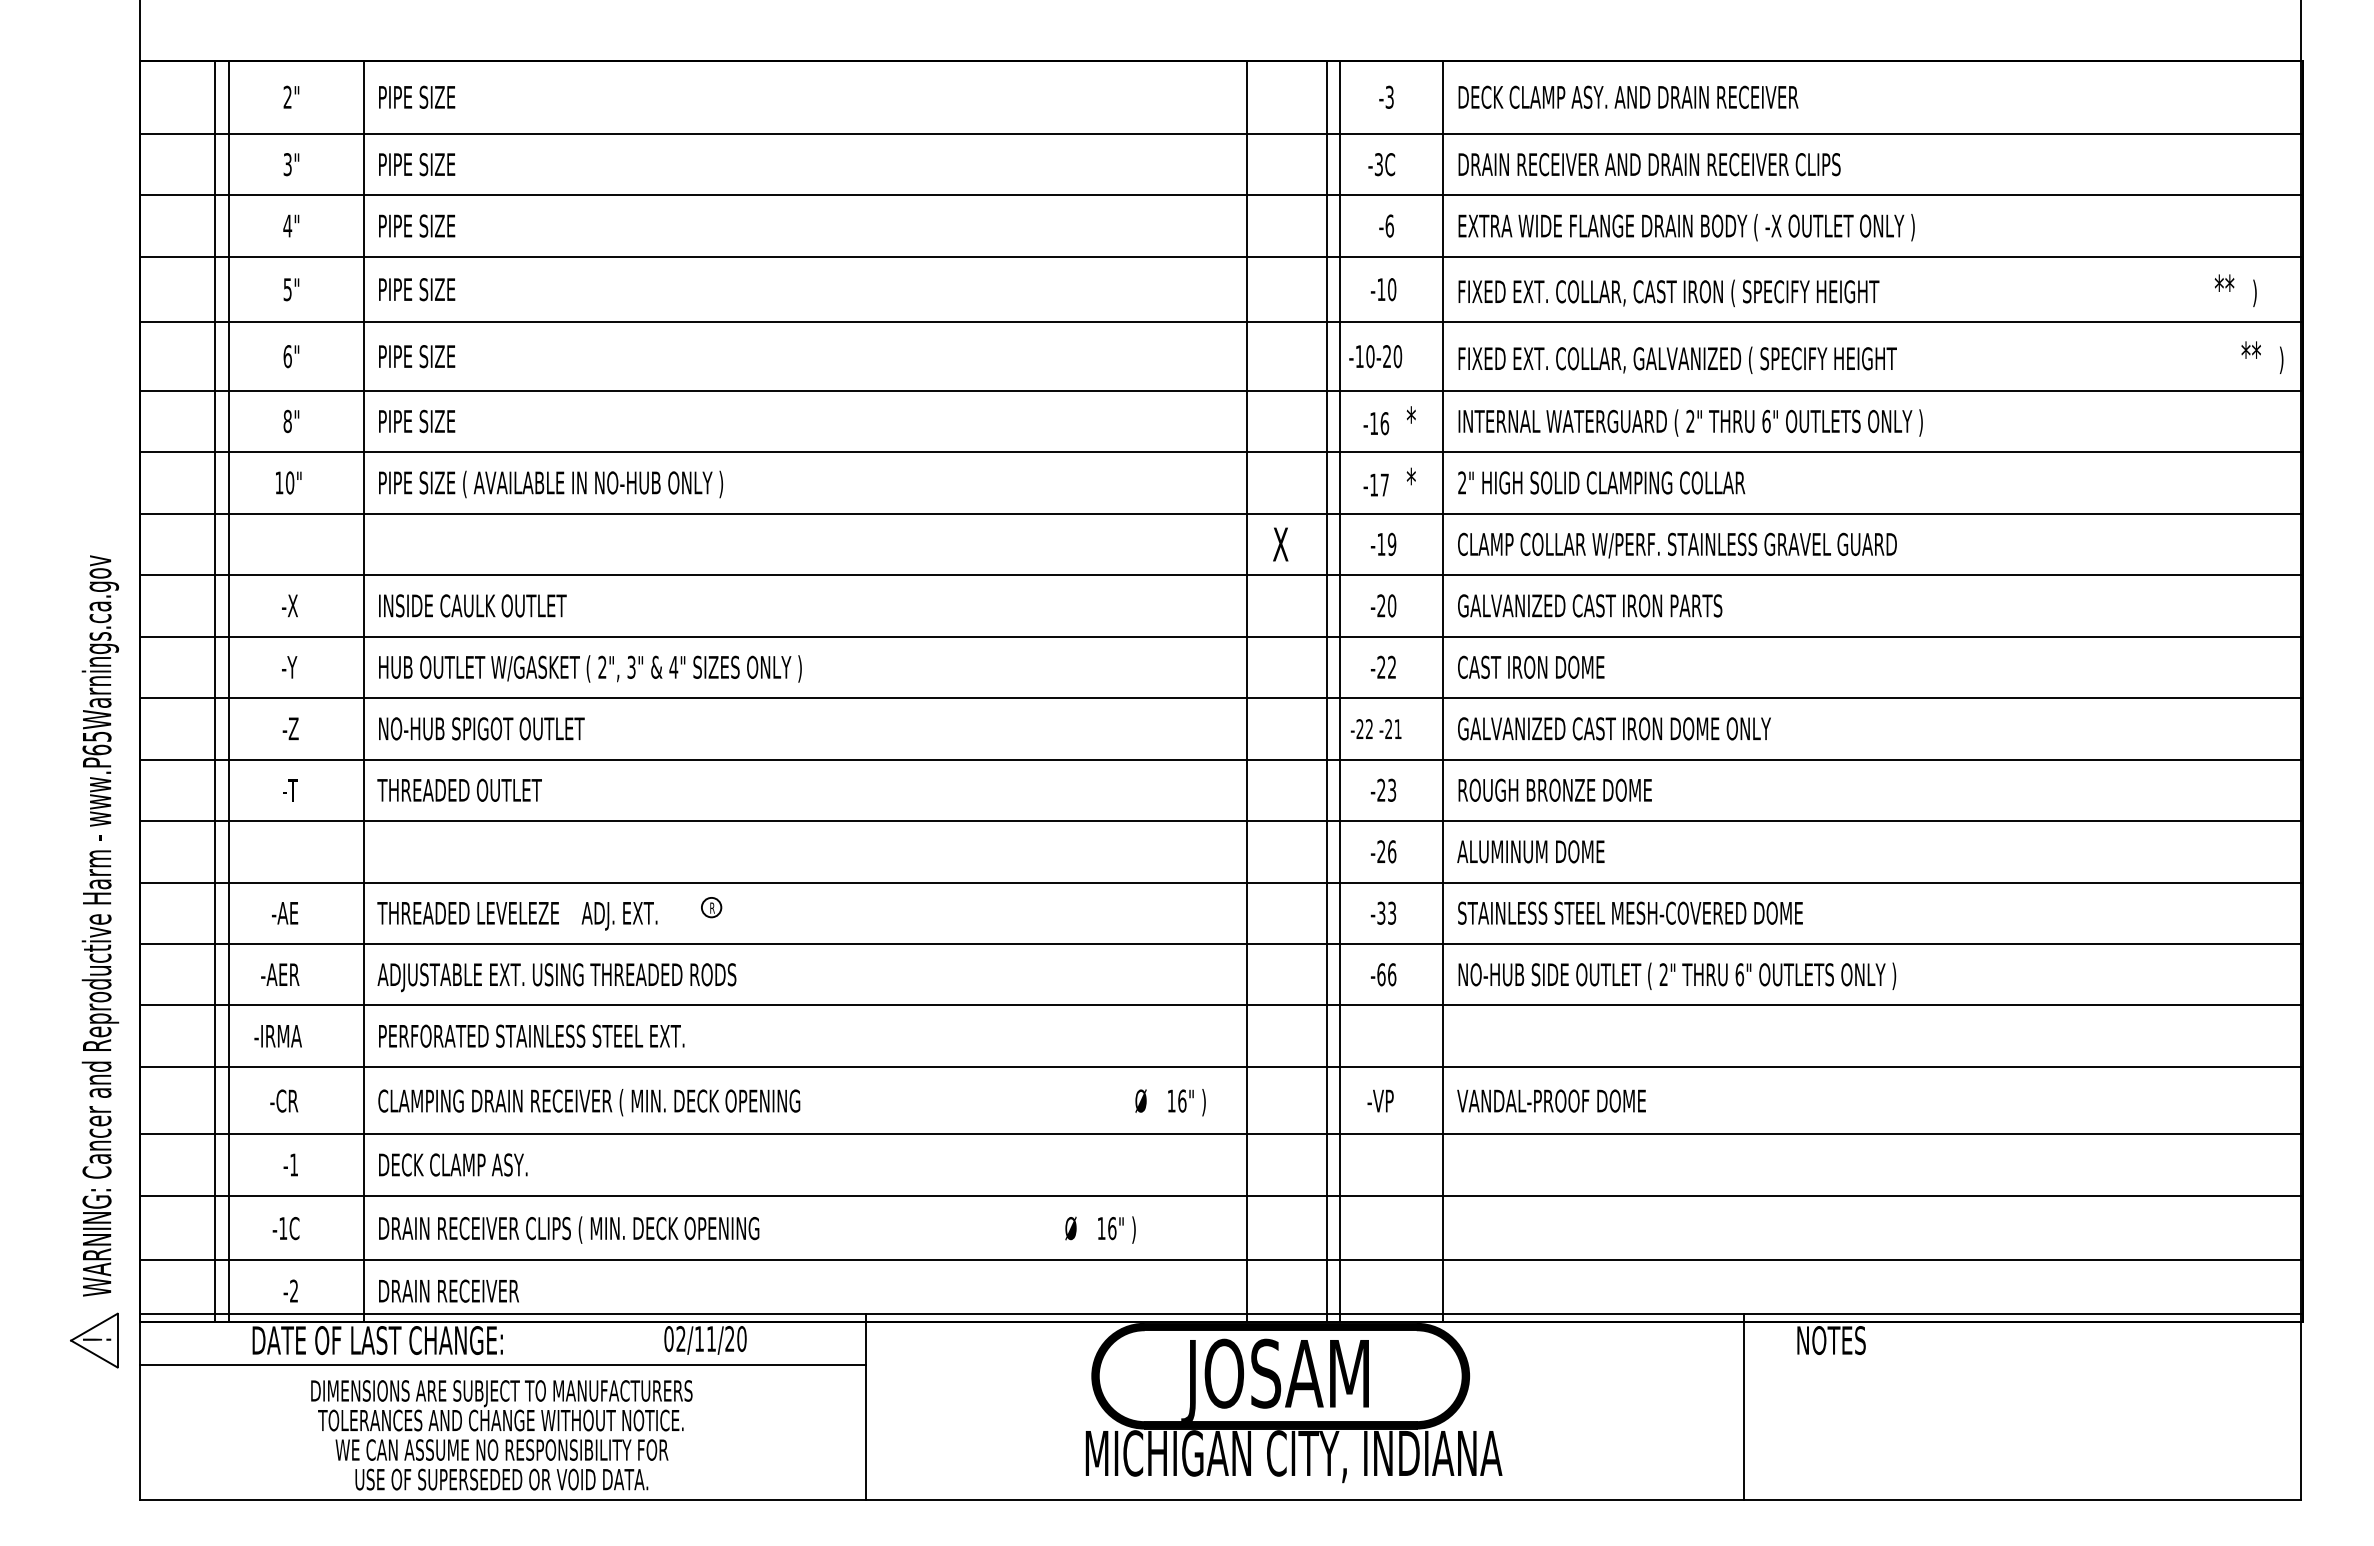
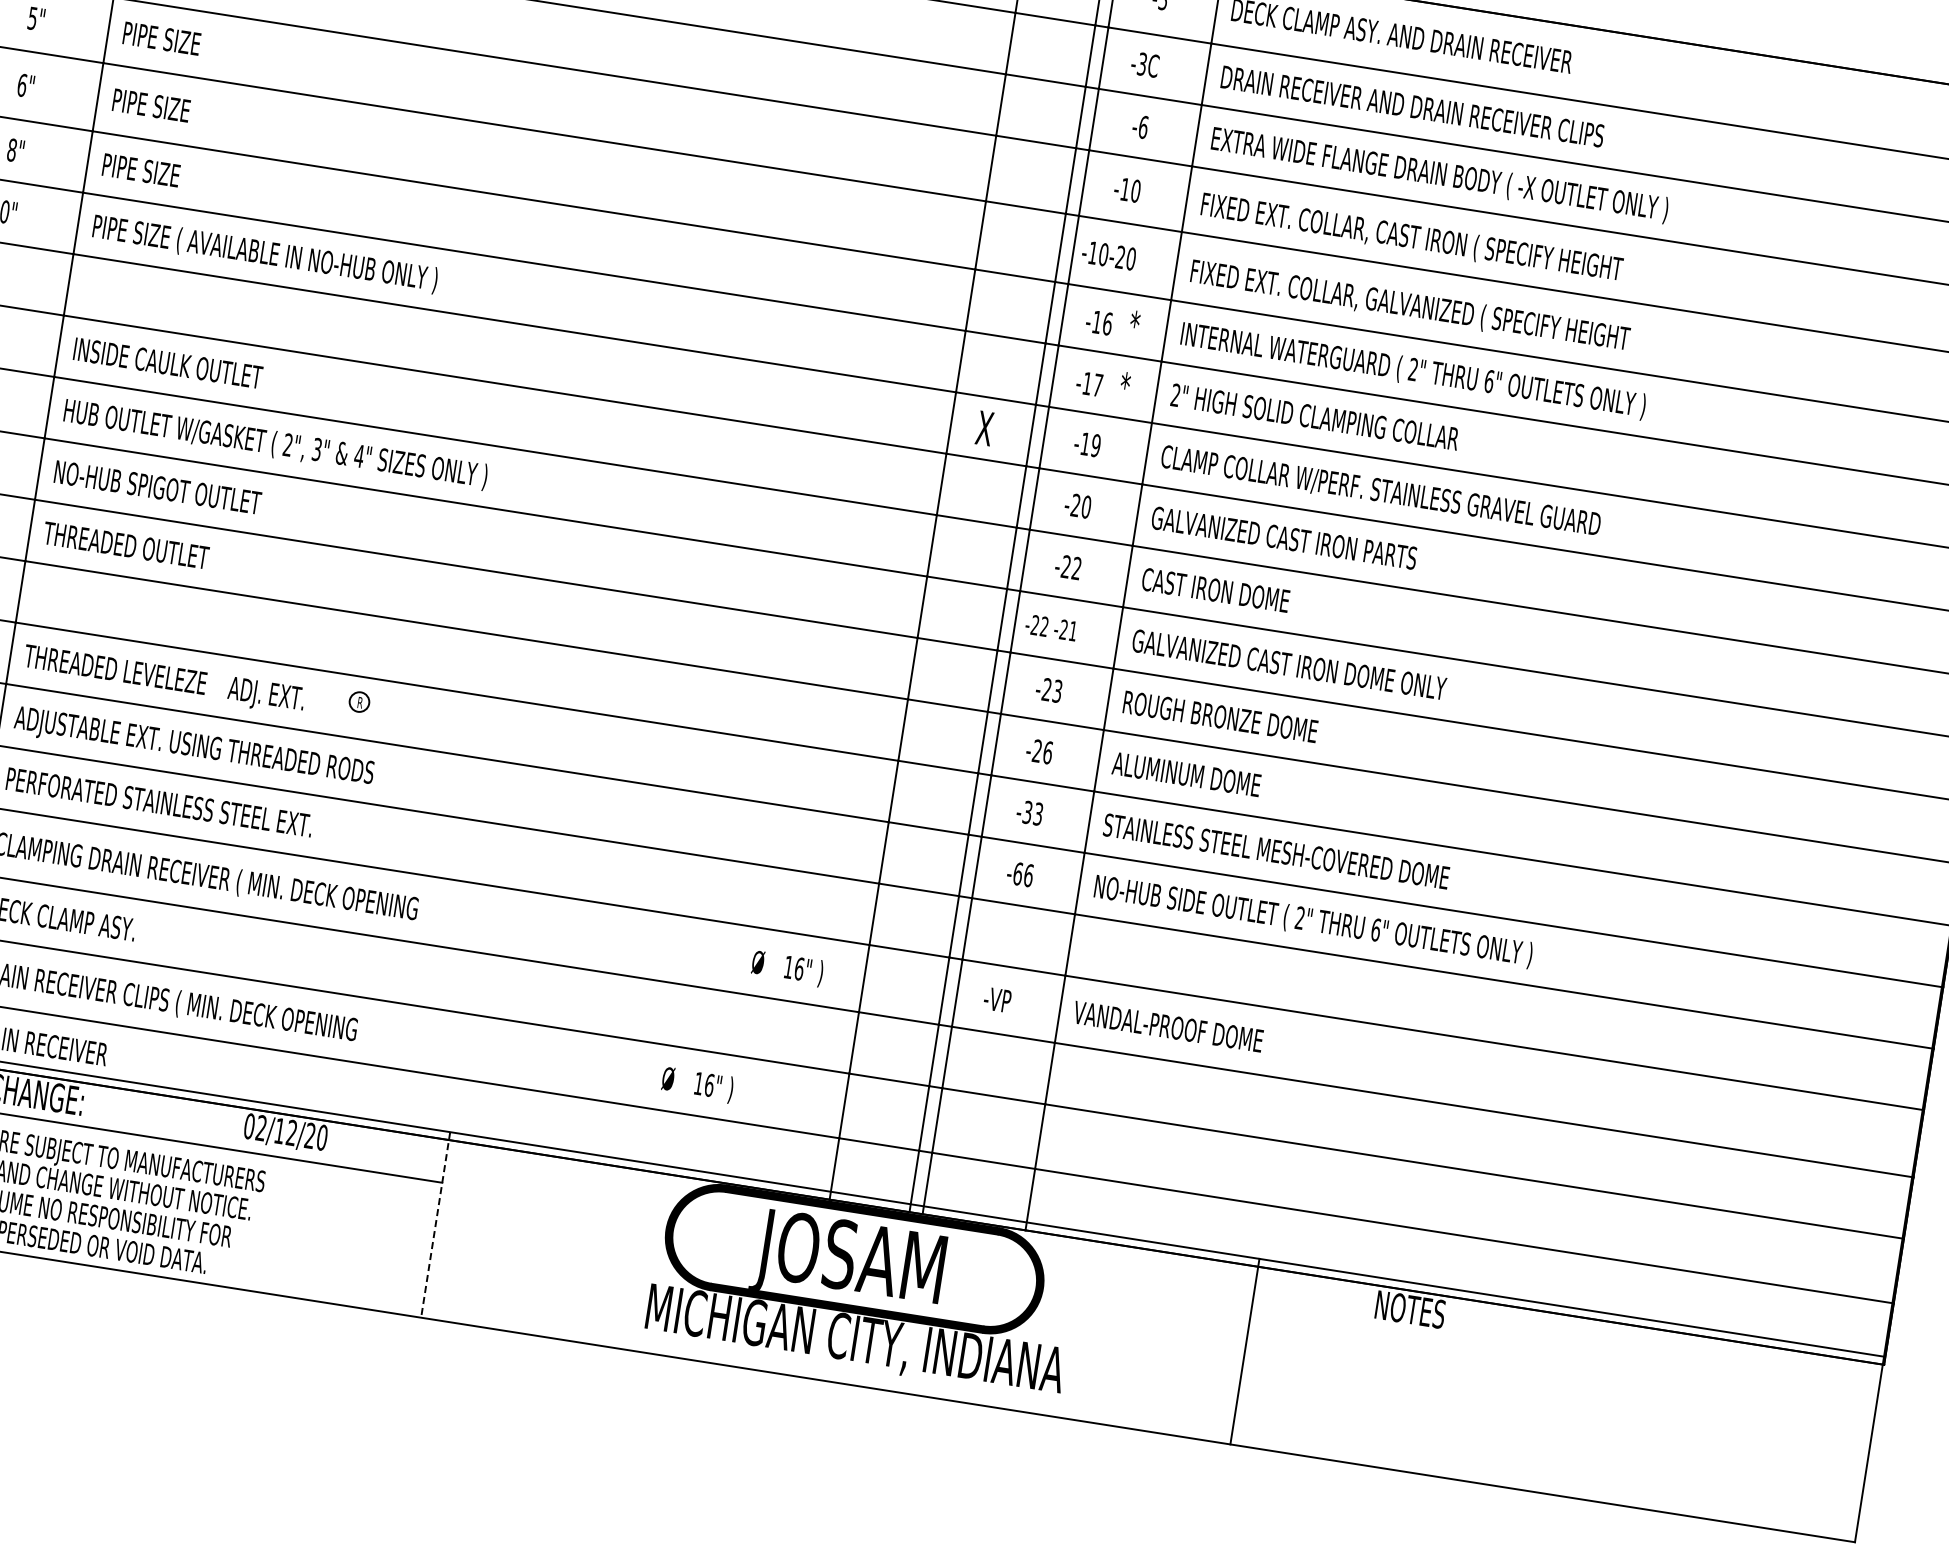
text: (711, 1338) -> (291, 1132), 02/11/20 -> 02/12/20
line: (866, 1406) -> (436, 1224), solid -> dashed
line: (1744, 1406) -> (1245, 1351), moved

